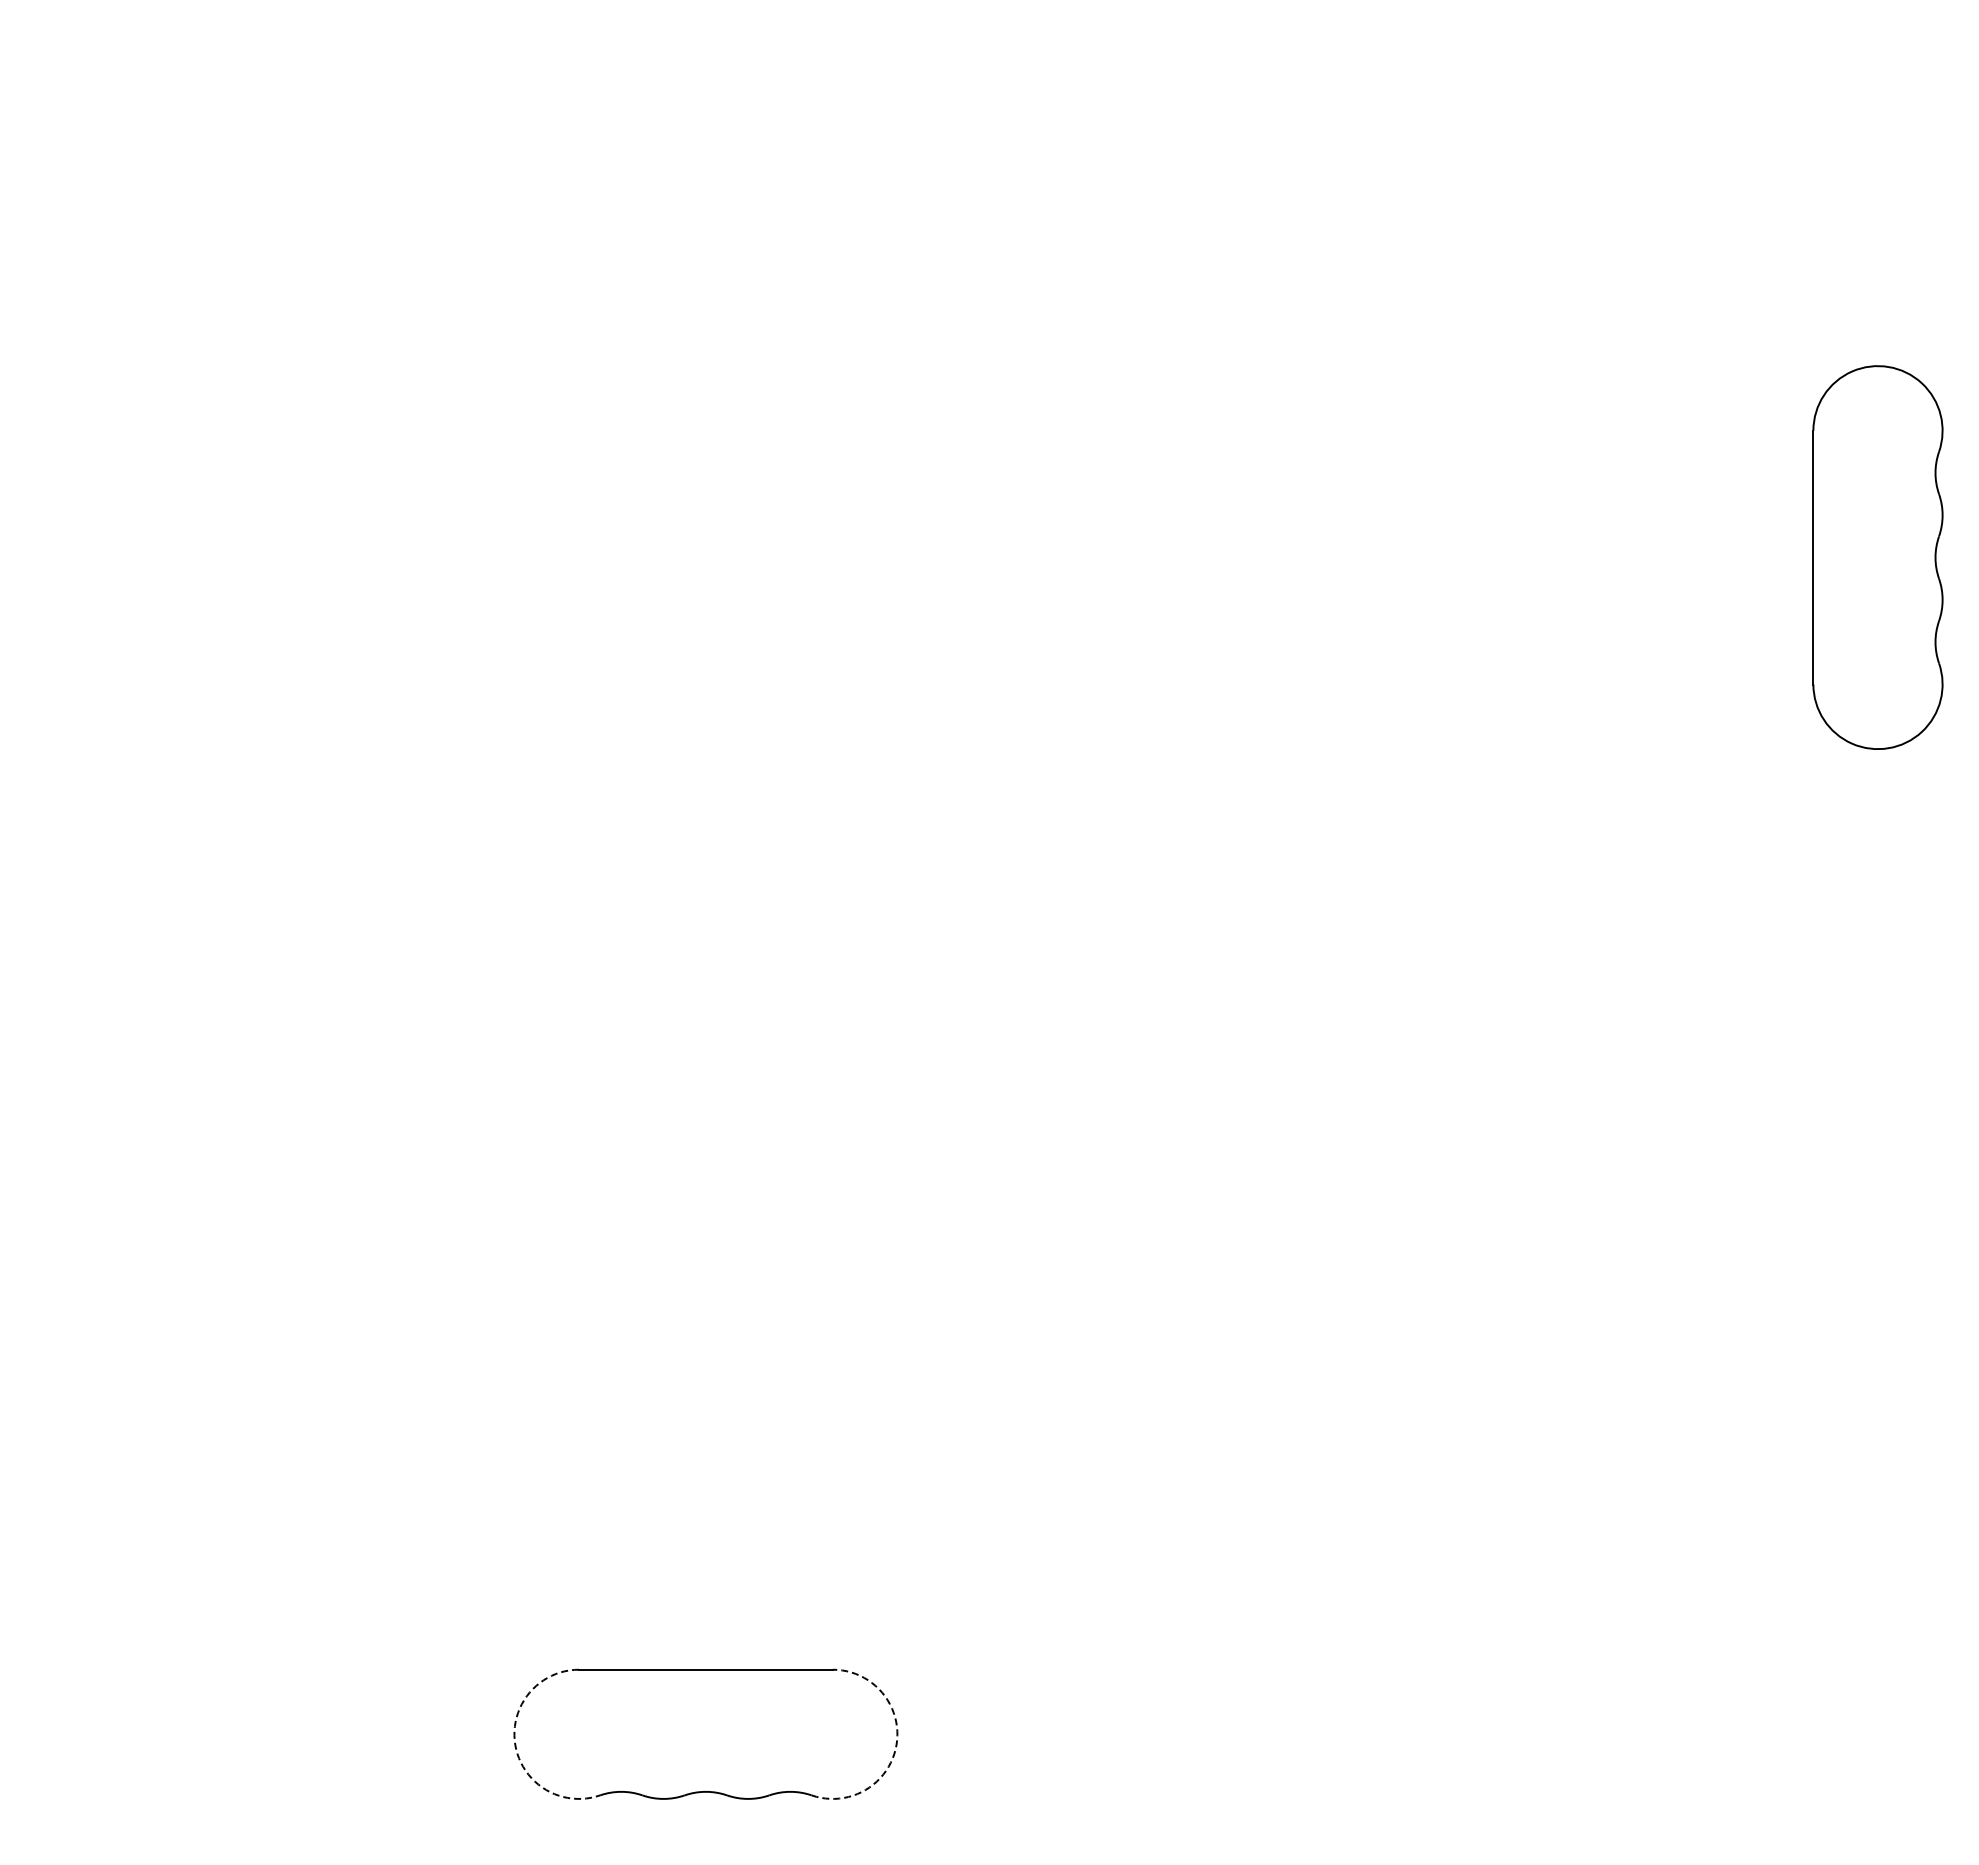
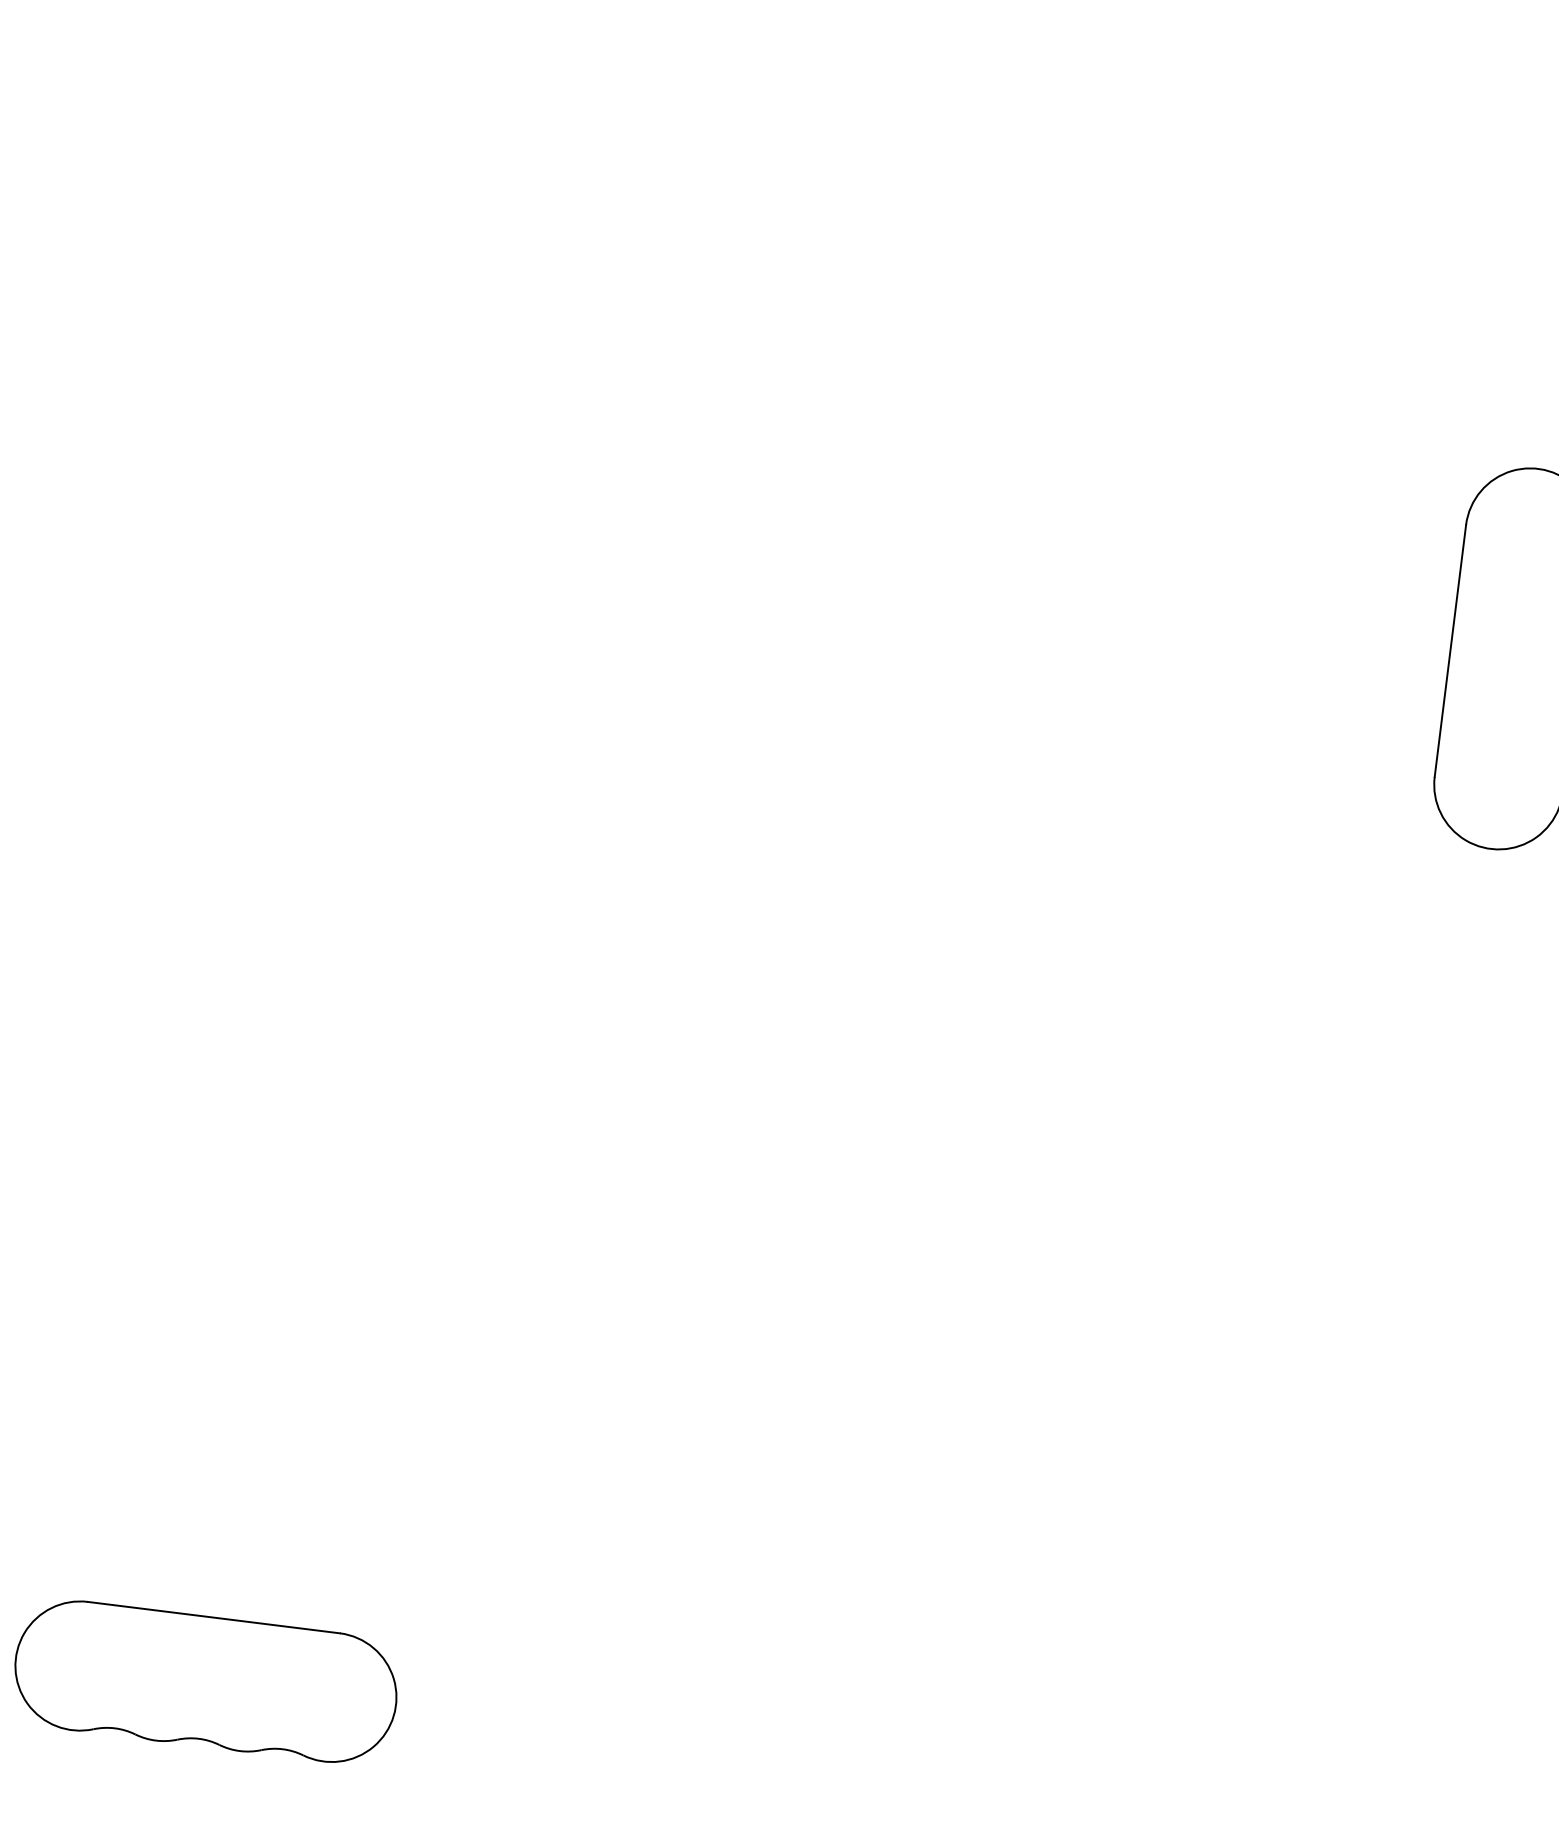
arc: (515, 1745) -> (15, 1669), dashed -> solid
arc: (896, 1745) -> (393, 1716), dashed -> solid

